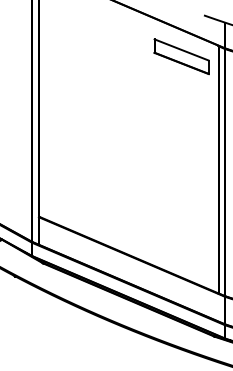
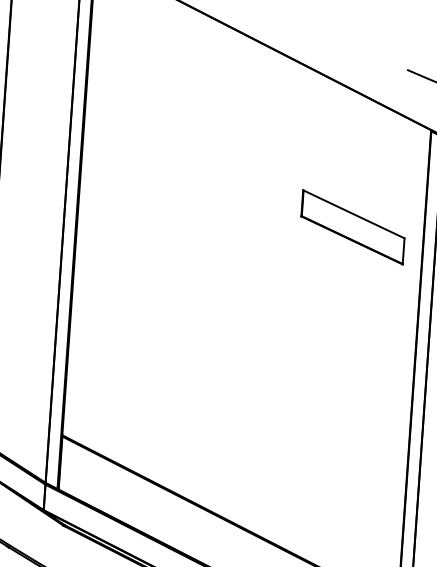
part: (181, 56) -> (352, 226), moved

